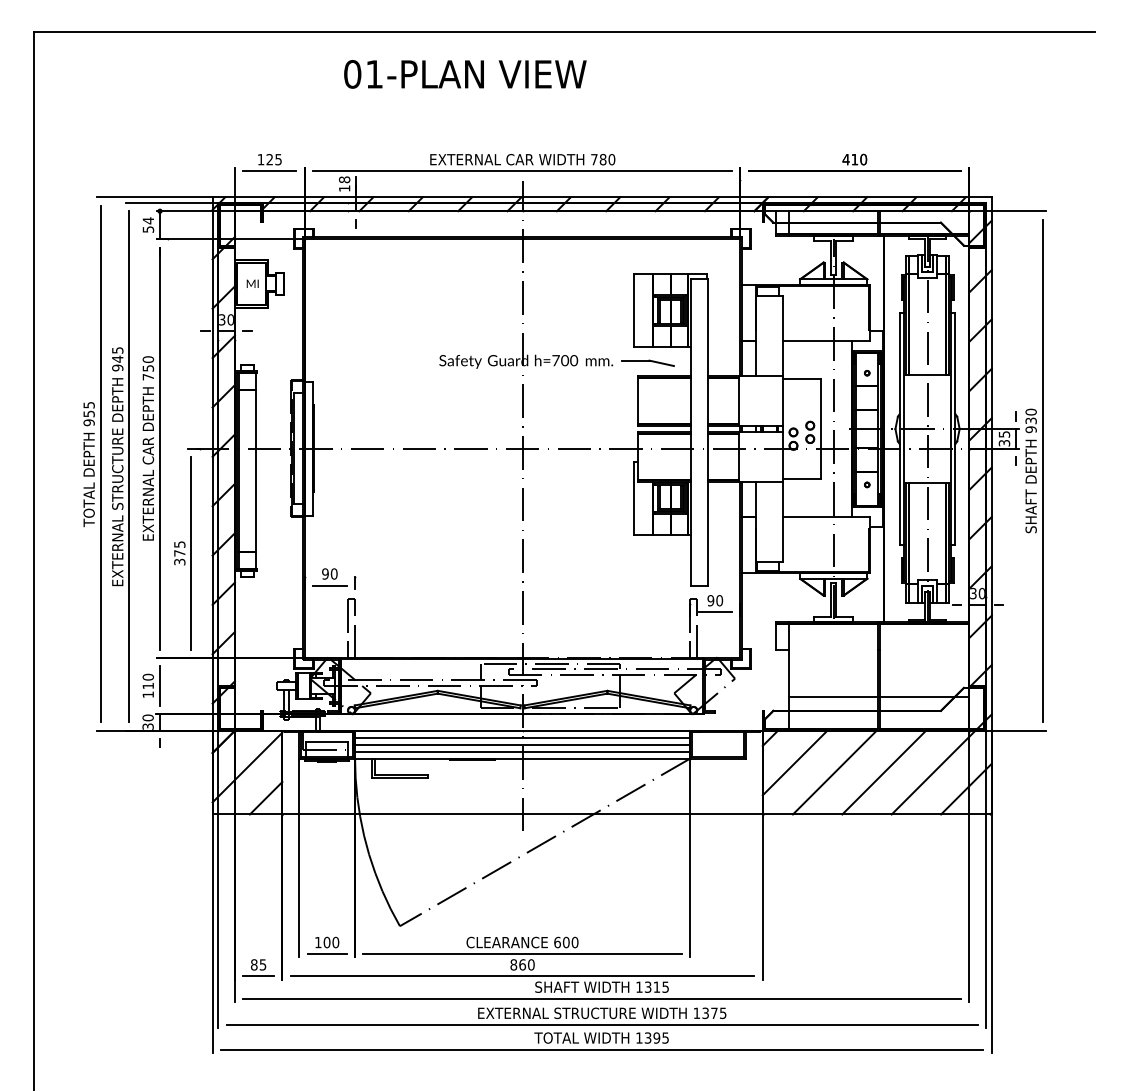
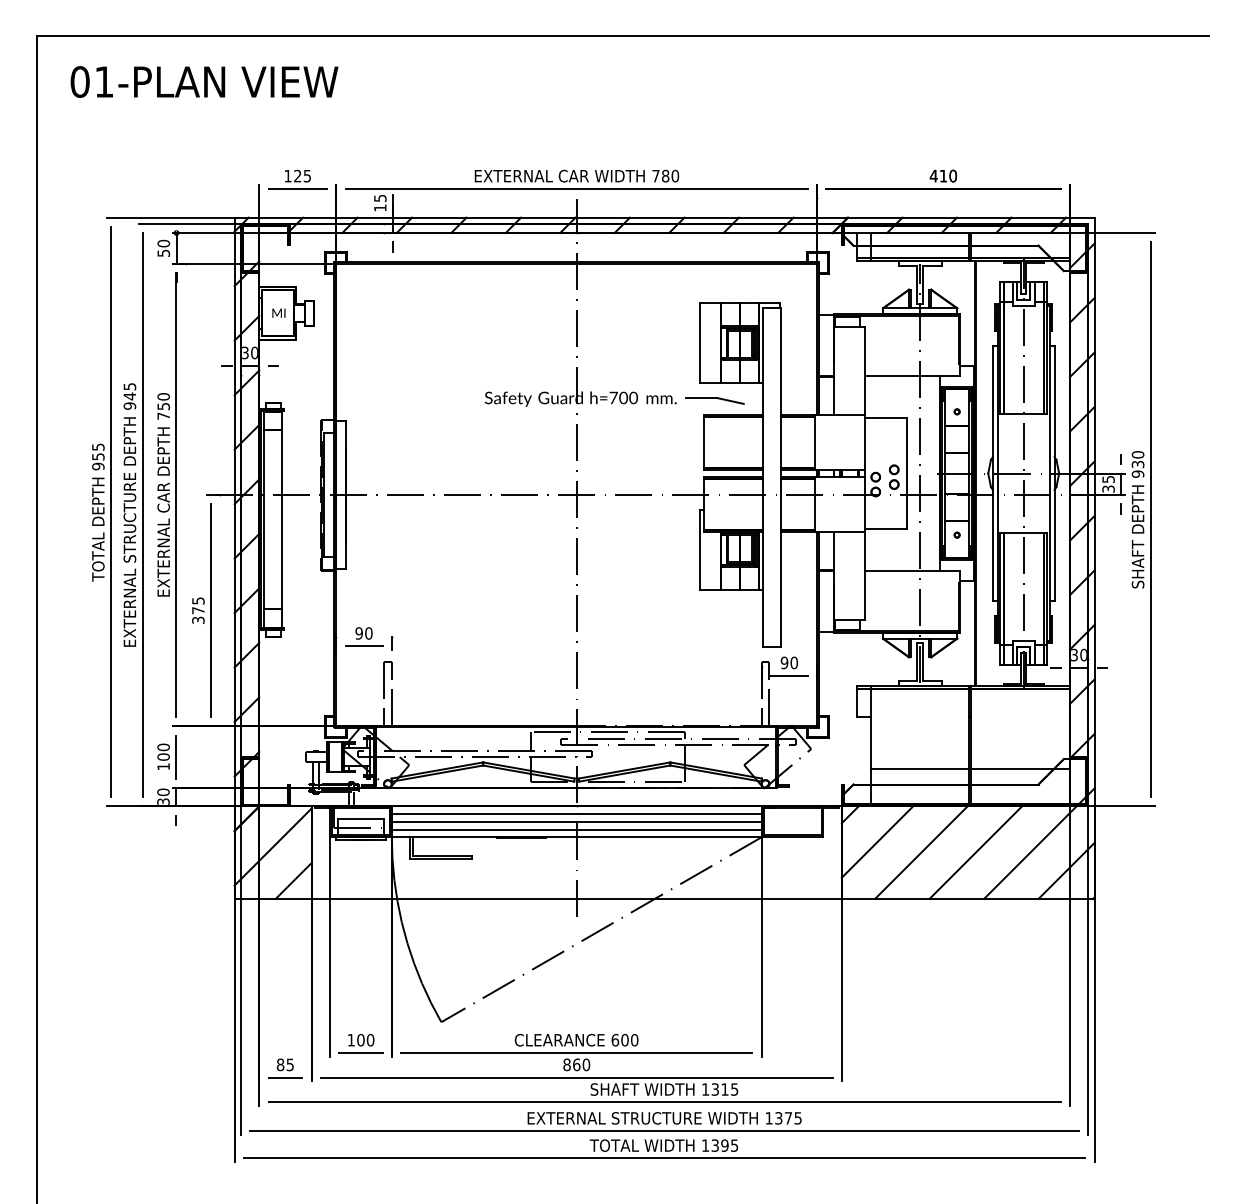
text: (465, 74) -> (204, 82), moved
text: (344, 179) -> (380, 198), 18 -> 15
text: (148, 220) -> (163, 243), 54 -> 50
text: (147, 685) -> (162, 756), 110 -> 100

